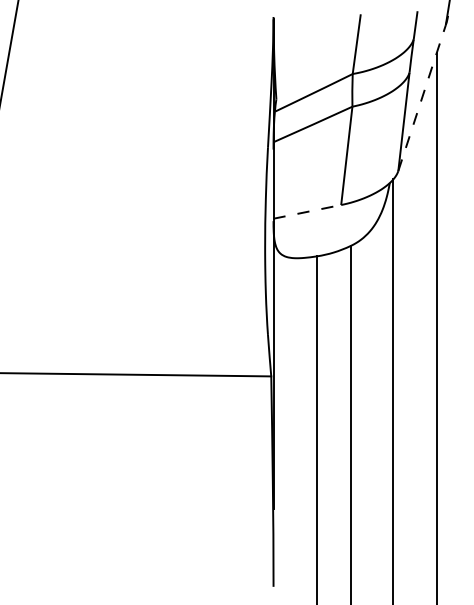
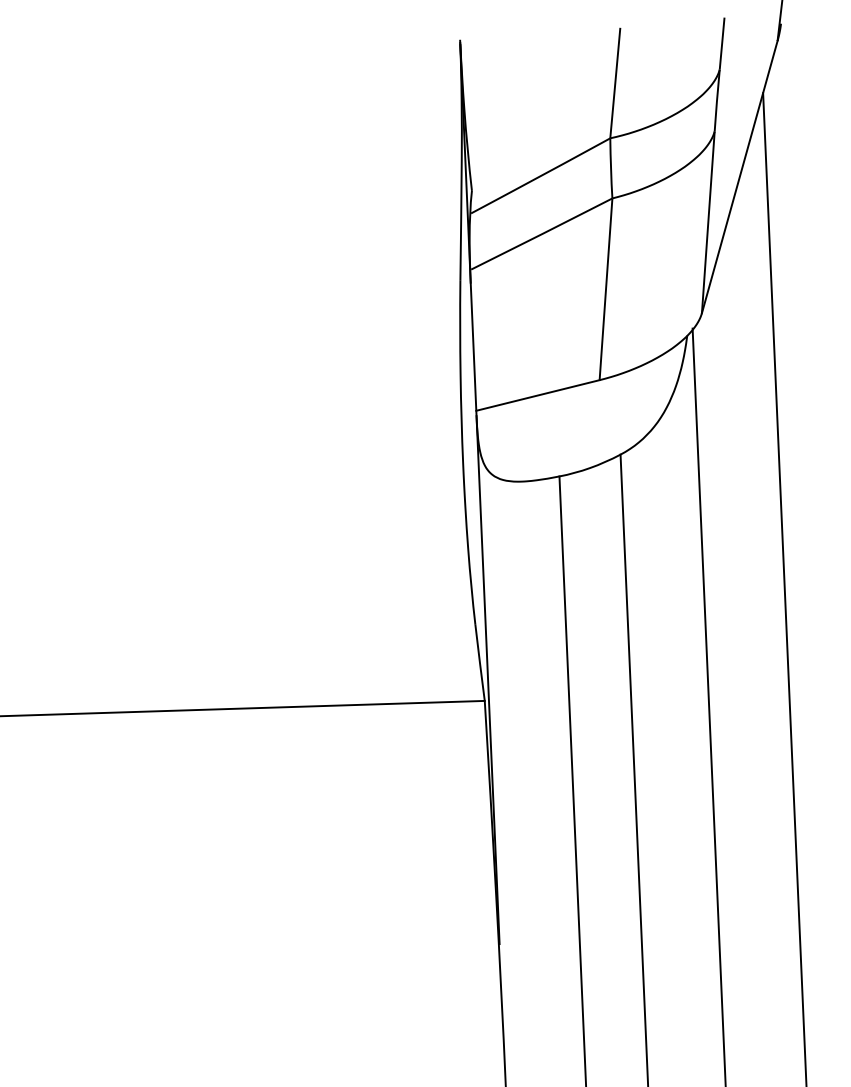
line: (422, 98) -> (740, 177), dashed -> solid
line: (307, 211) -> (538, 394), dashed -> solid

